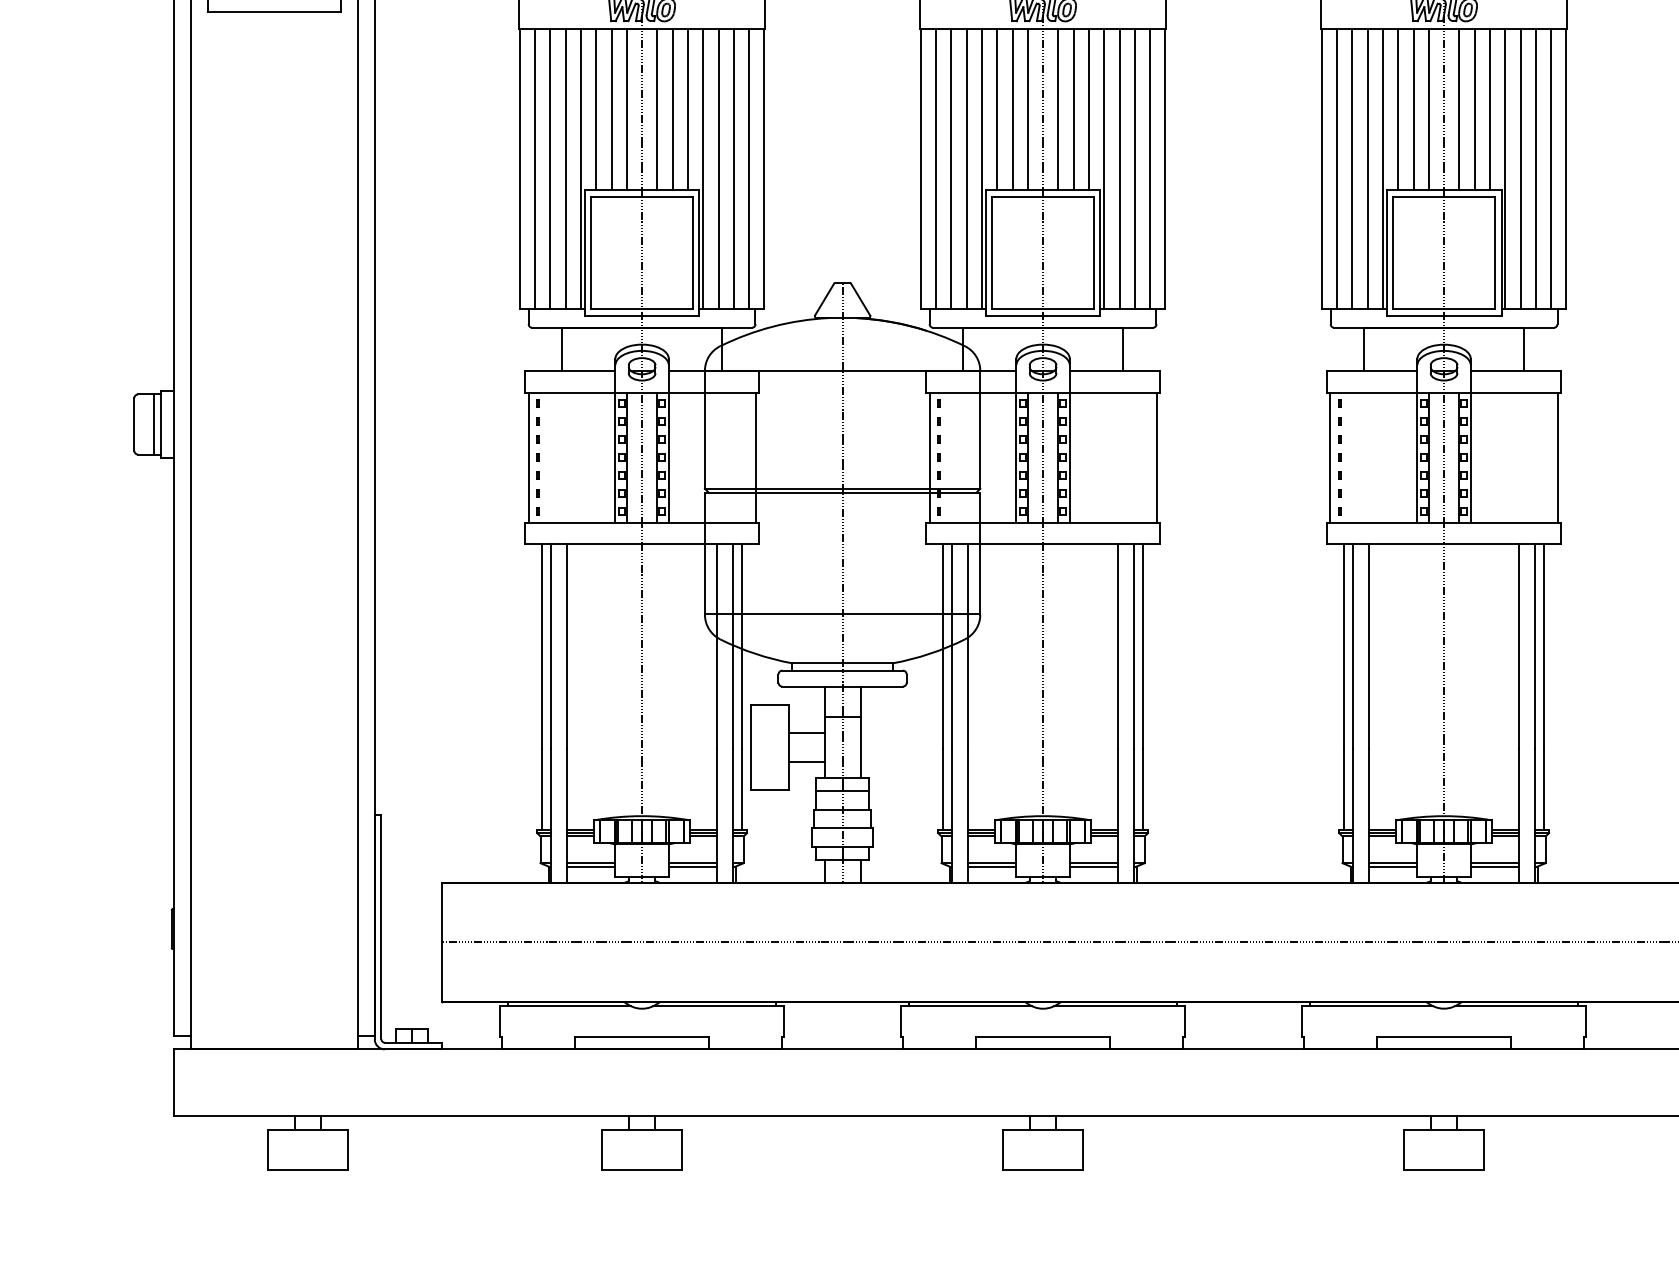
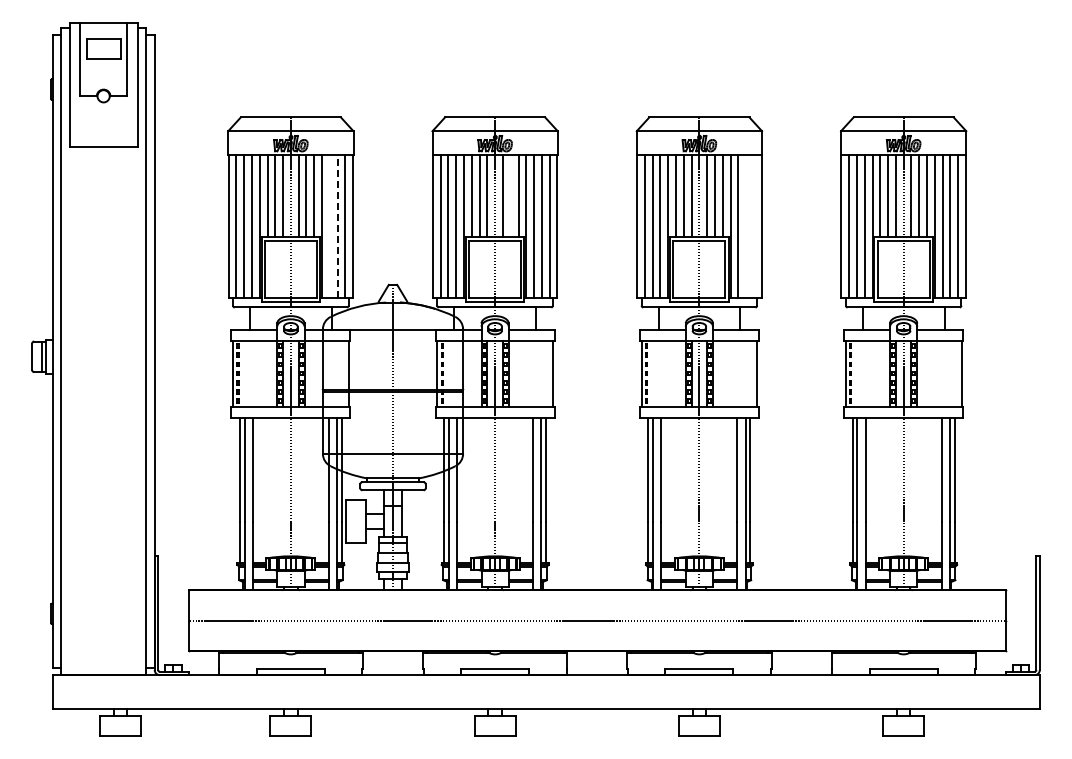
line: (1073, 109) -> (510, 196), removed
line: (717, 168) -> (329, 226), removed
line: (733, 168) -> (337, 226), solid -> dashed
line: (1536, 168) -> (746, 226), removed
line: (1550, 168) -> (753, 226), removed

